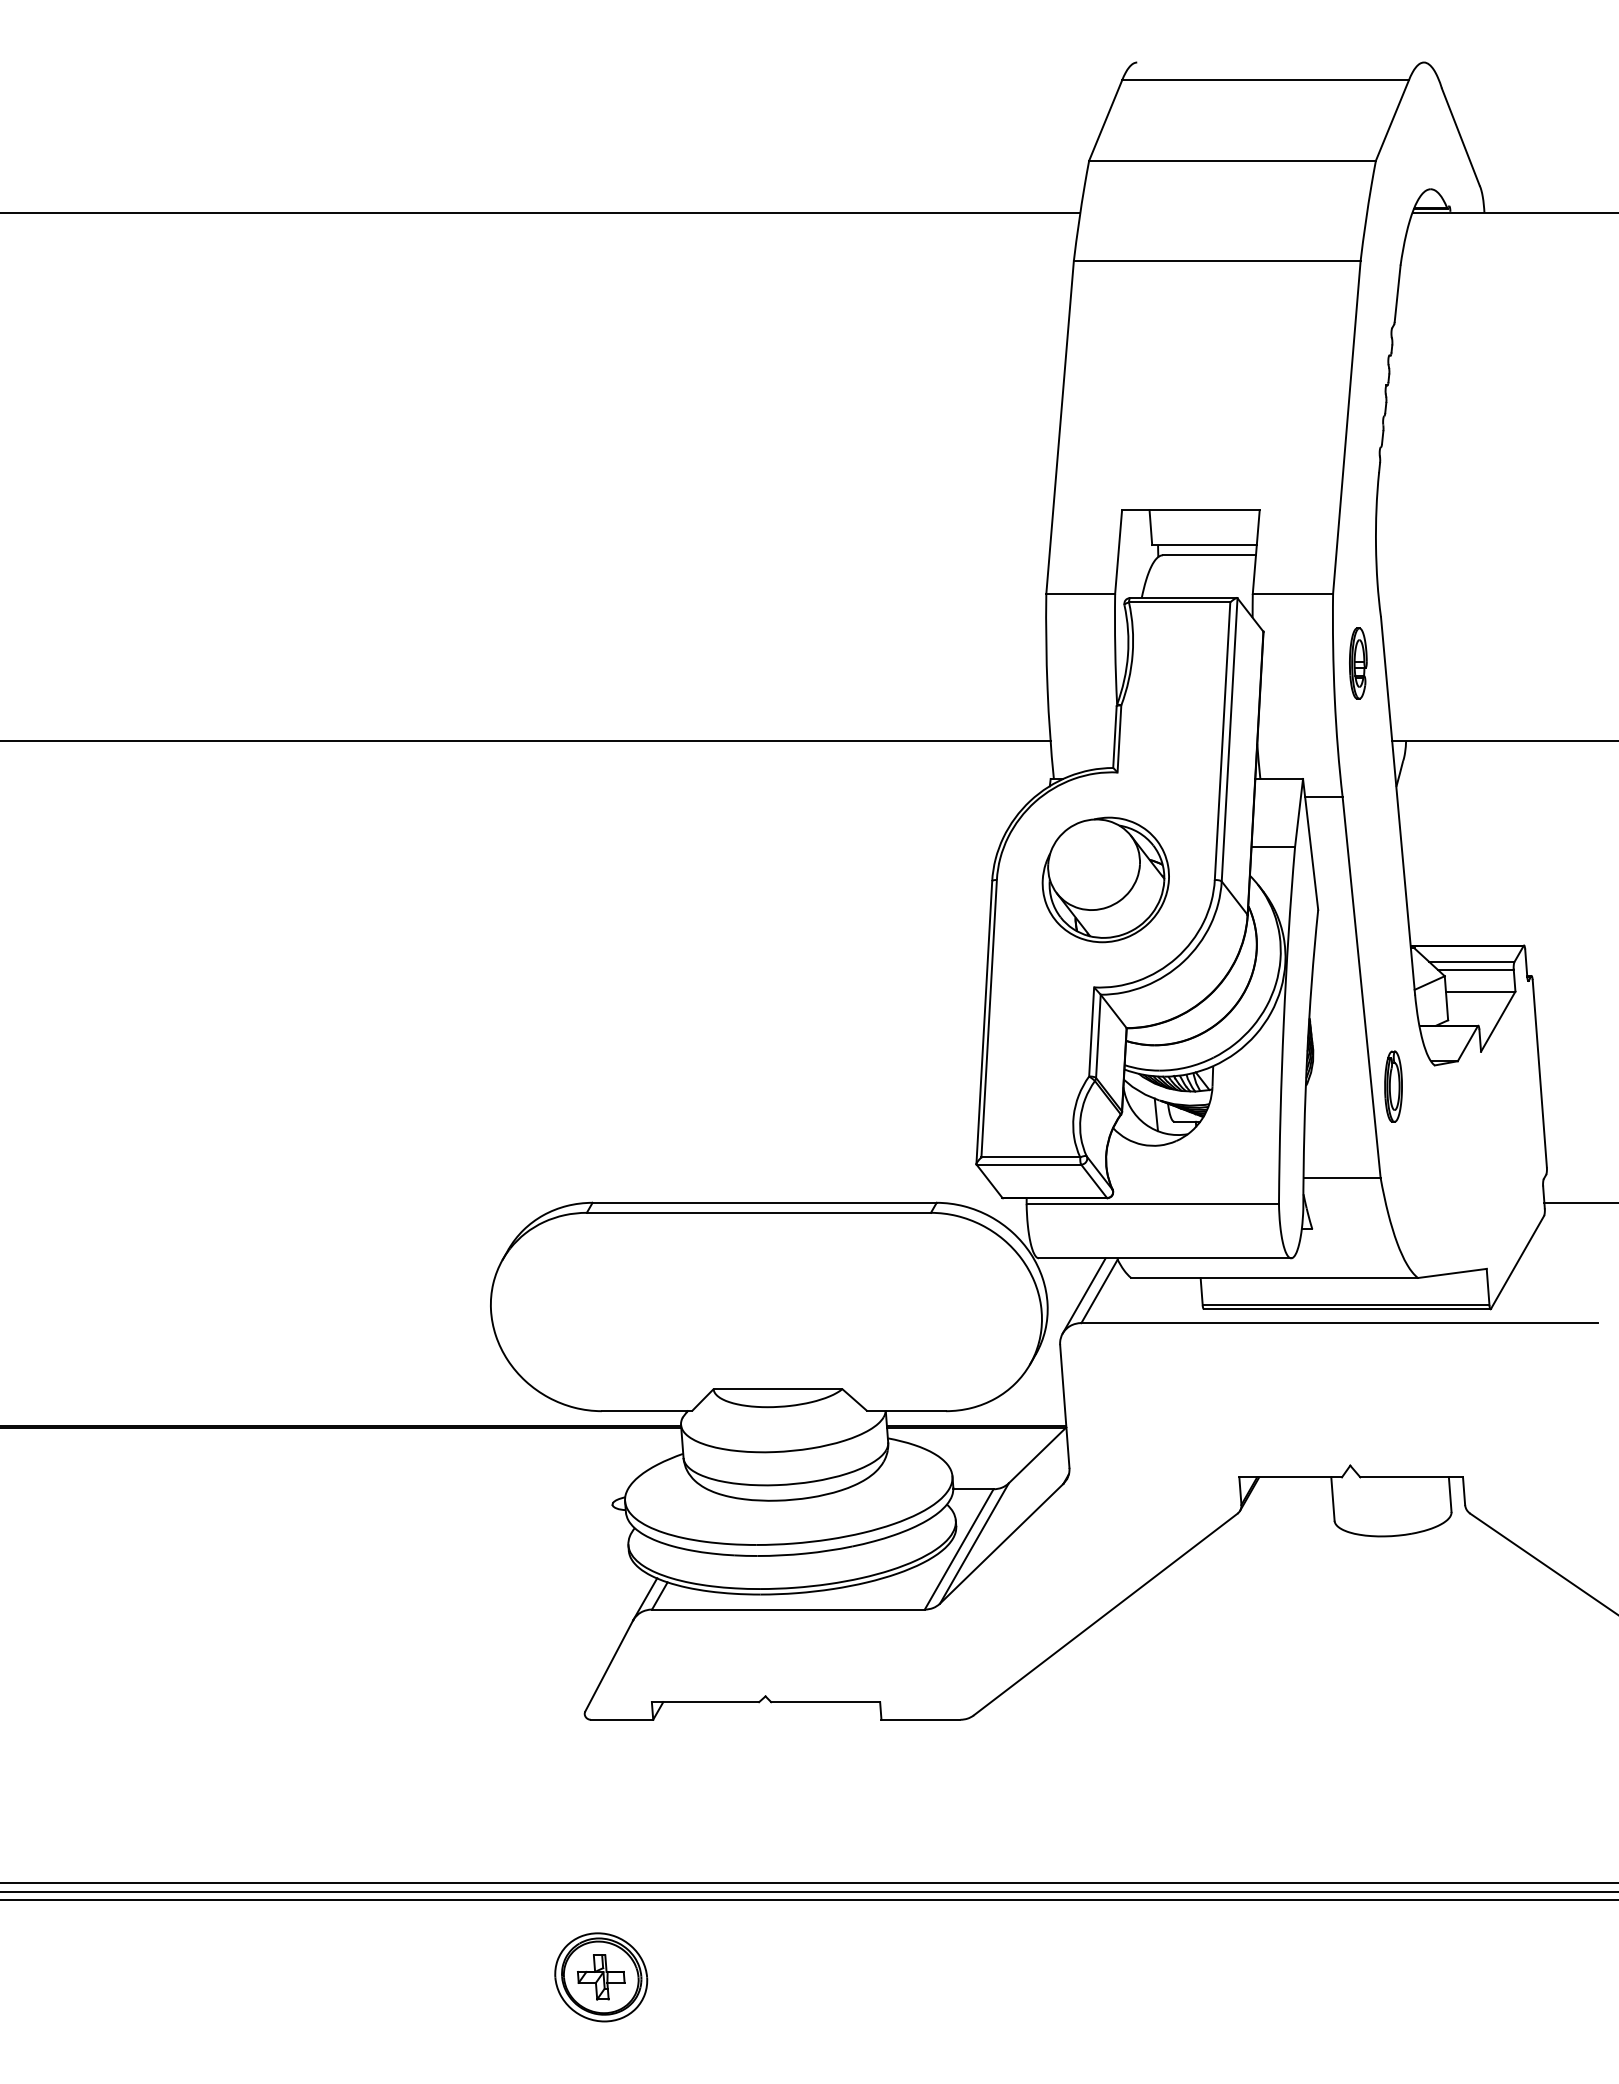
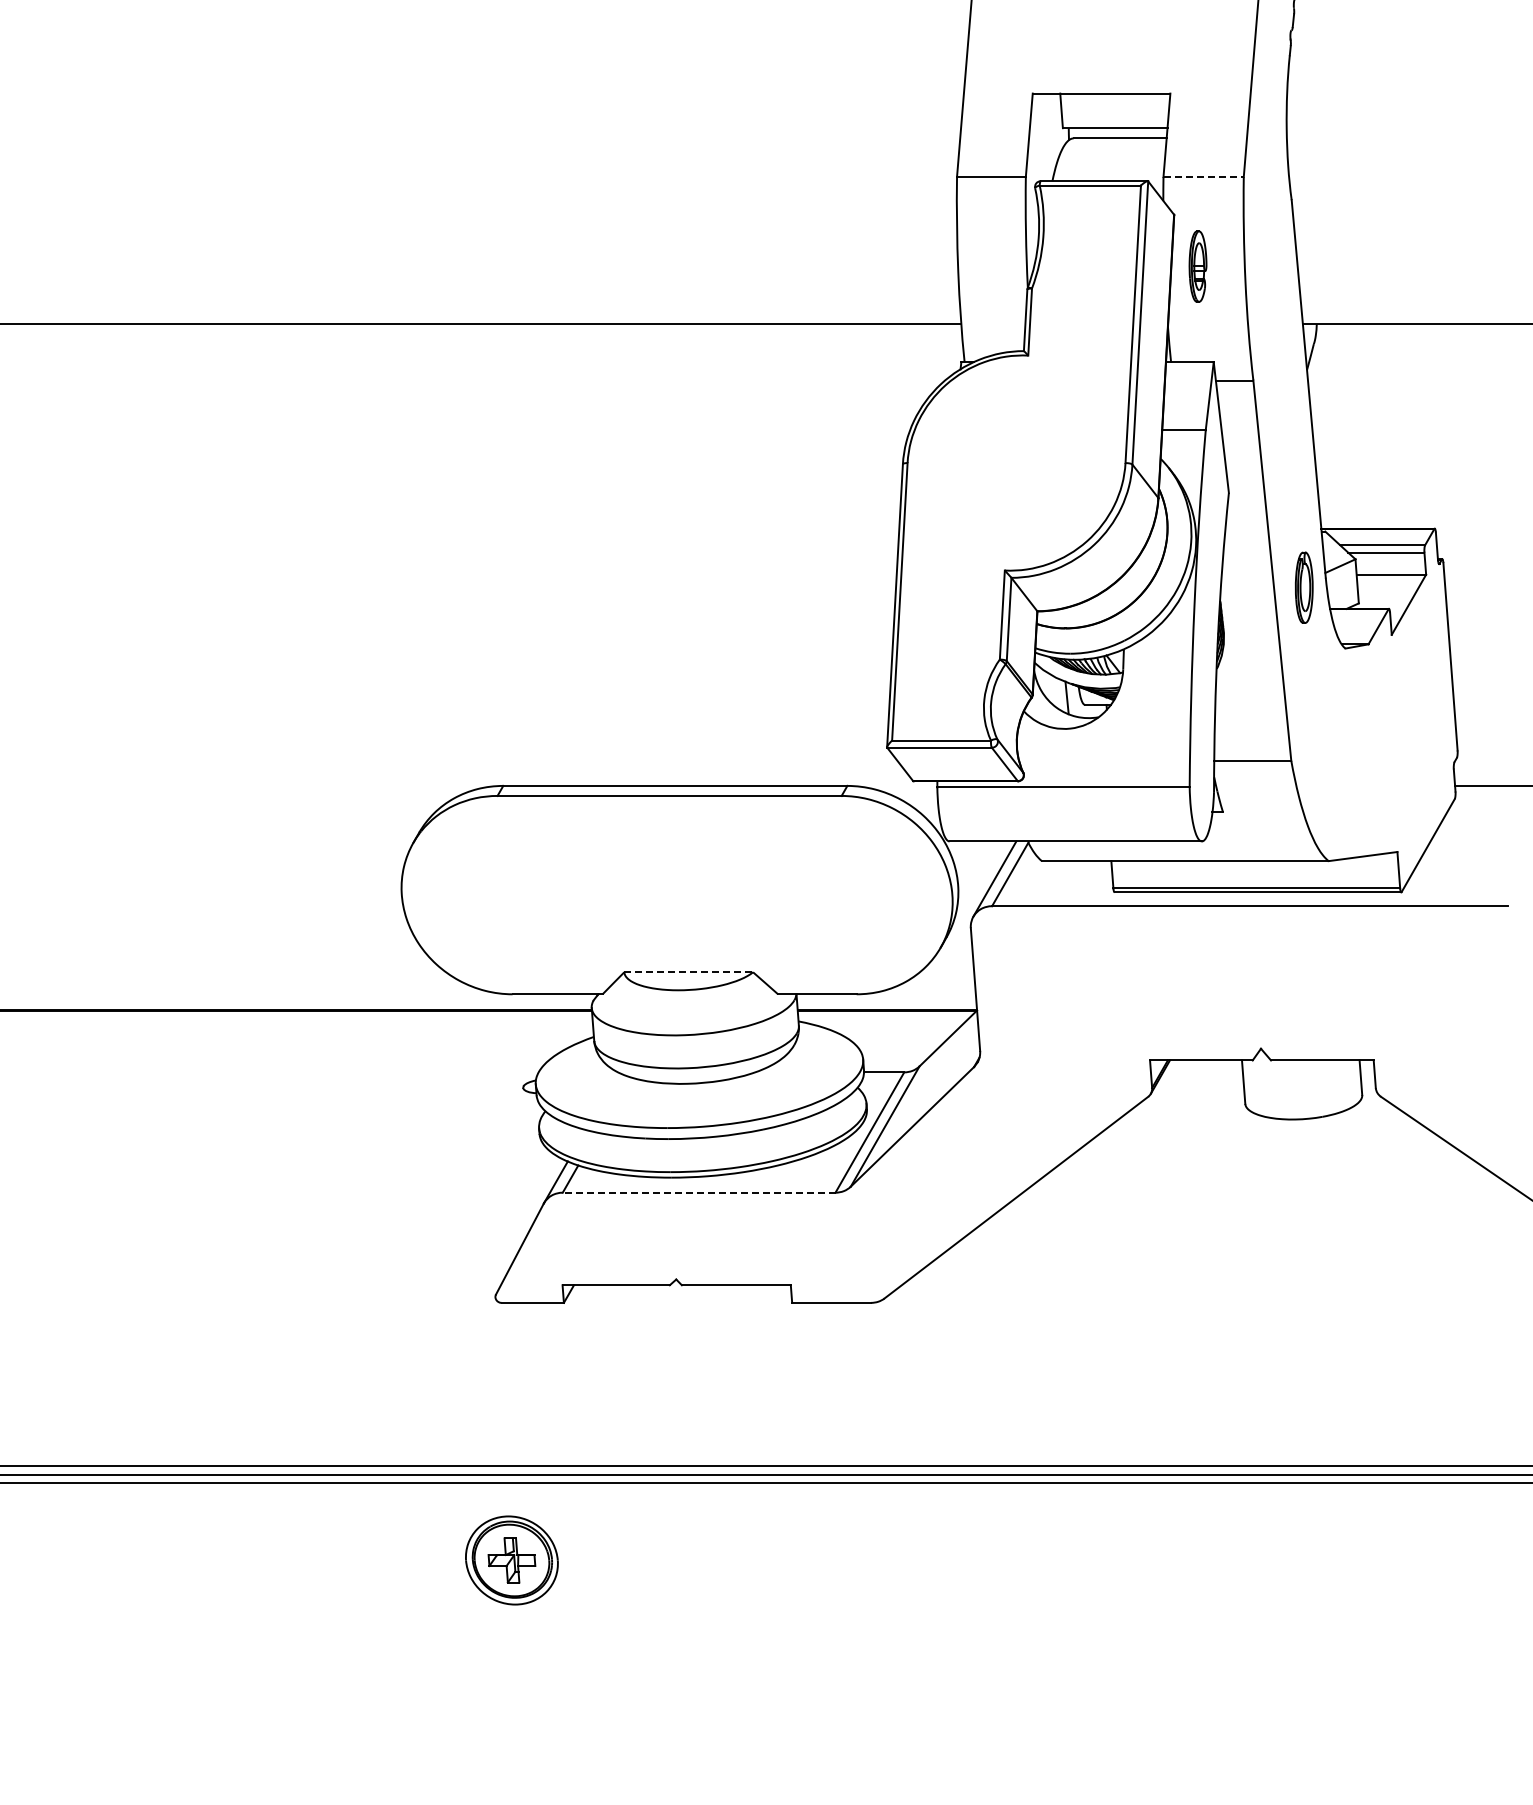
line: (1293, 593) -> (1204, 176), solid -> dashed
part: (1358, 663) -> (1198, 266), moved
part: (1105, 879) -> (1016, 462), removed
part: (1393, 1086) -> (1304, 587), moved
line: (778, 1389) -> (689, 972), solid -> dashed
line: (787, 1609) -> (698, 1192), solid -> dashed

